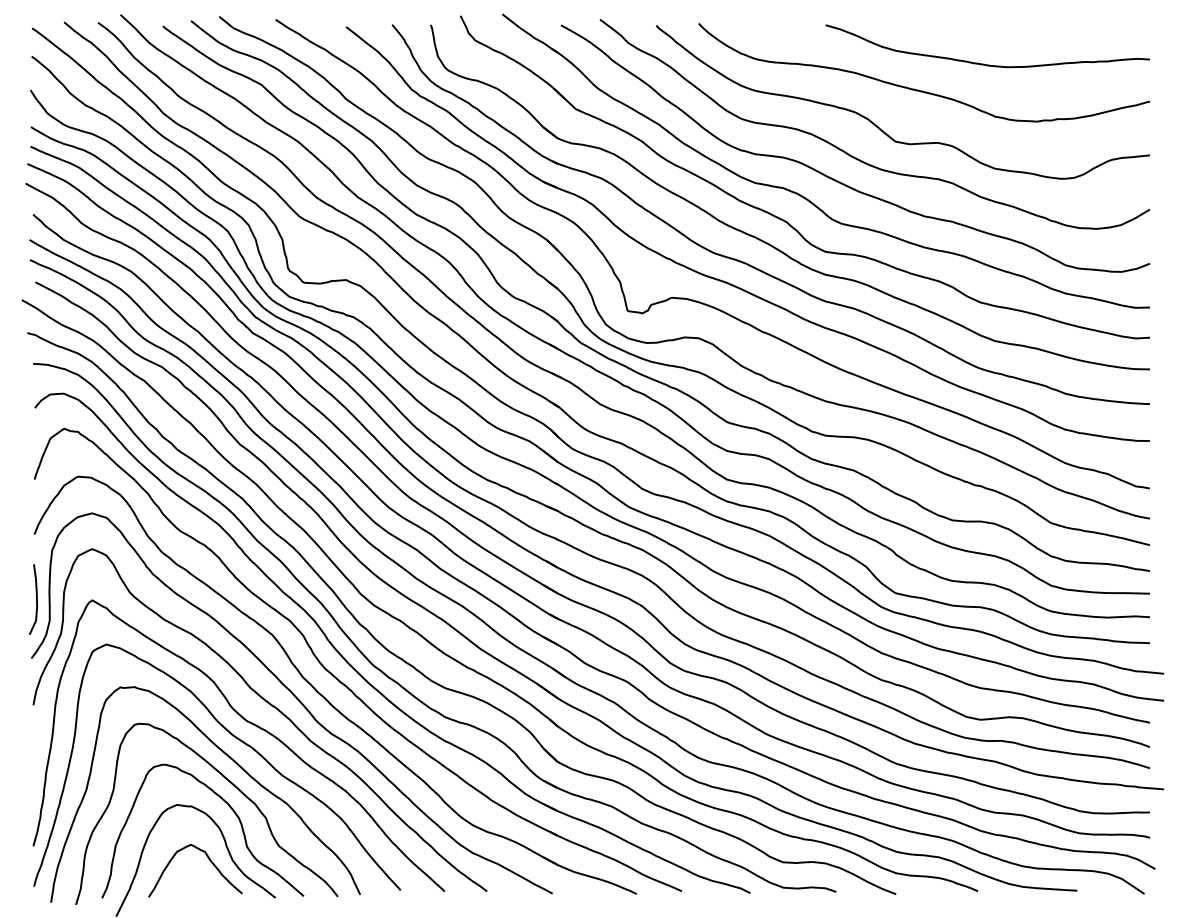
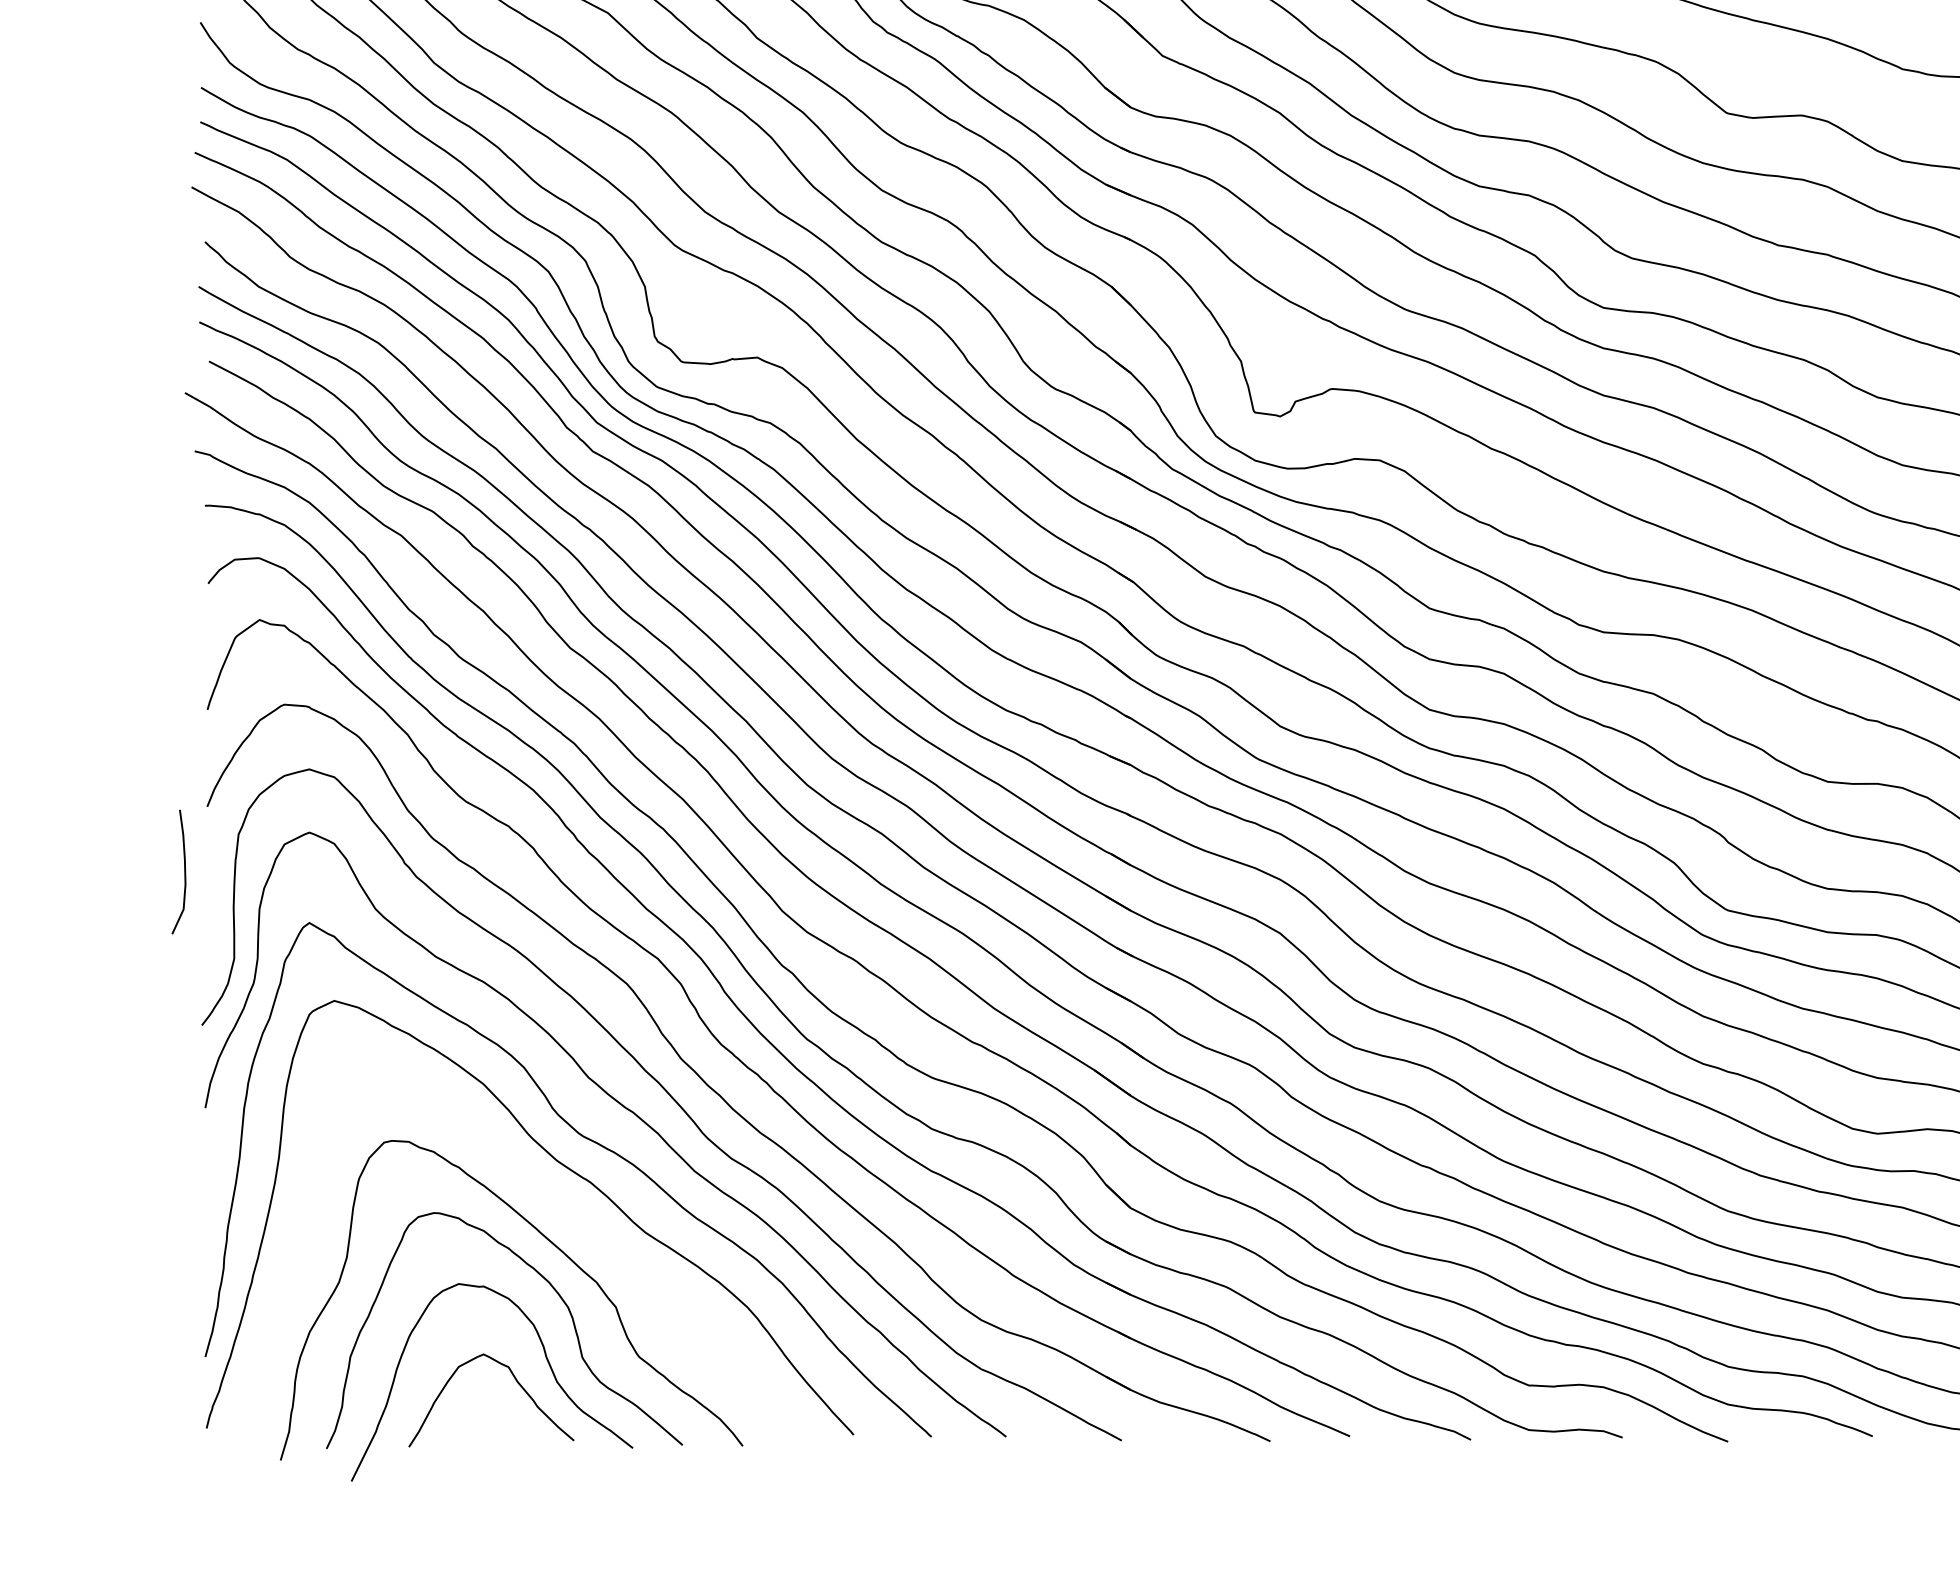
curve: (36, 599) -> (184, 872), moved
curve: (230, 759) -> (553, 1203), removed

